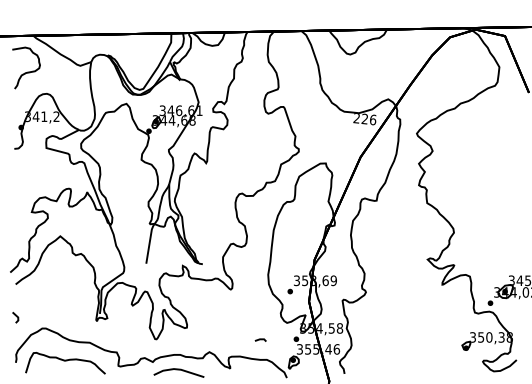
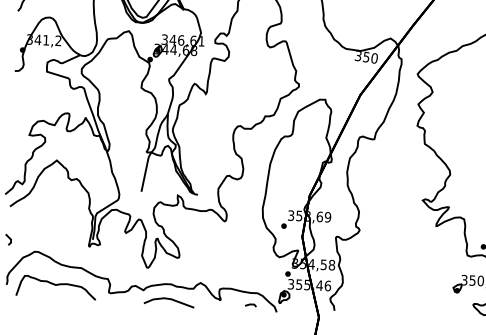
text: (364, 118) -> (366, 56), 226 -> 350
line: (260, 339) -> (250, 304), moved

